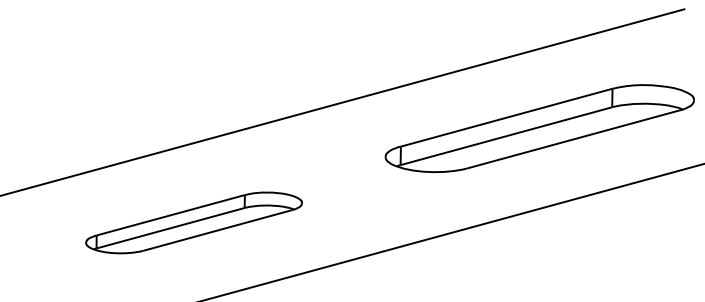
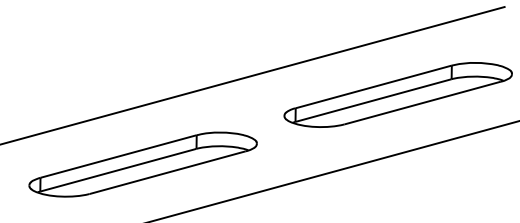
part: (193, 222) -> (142, 164), size x1.43

